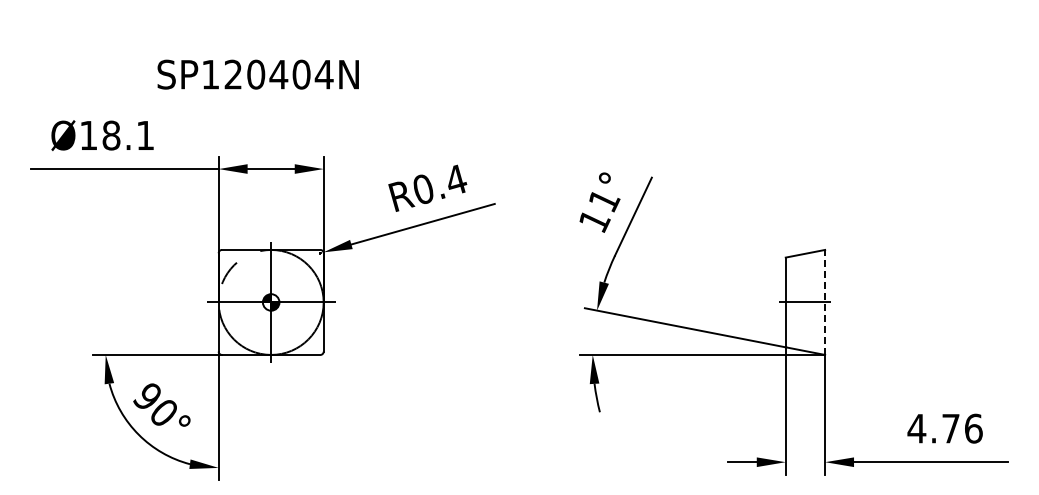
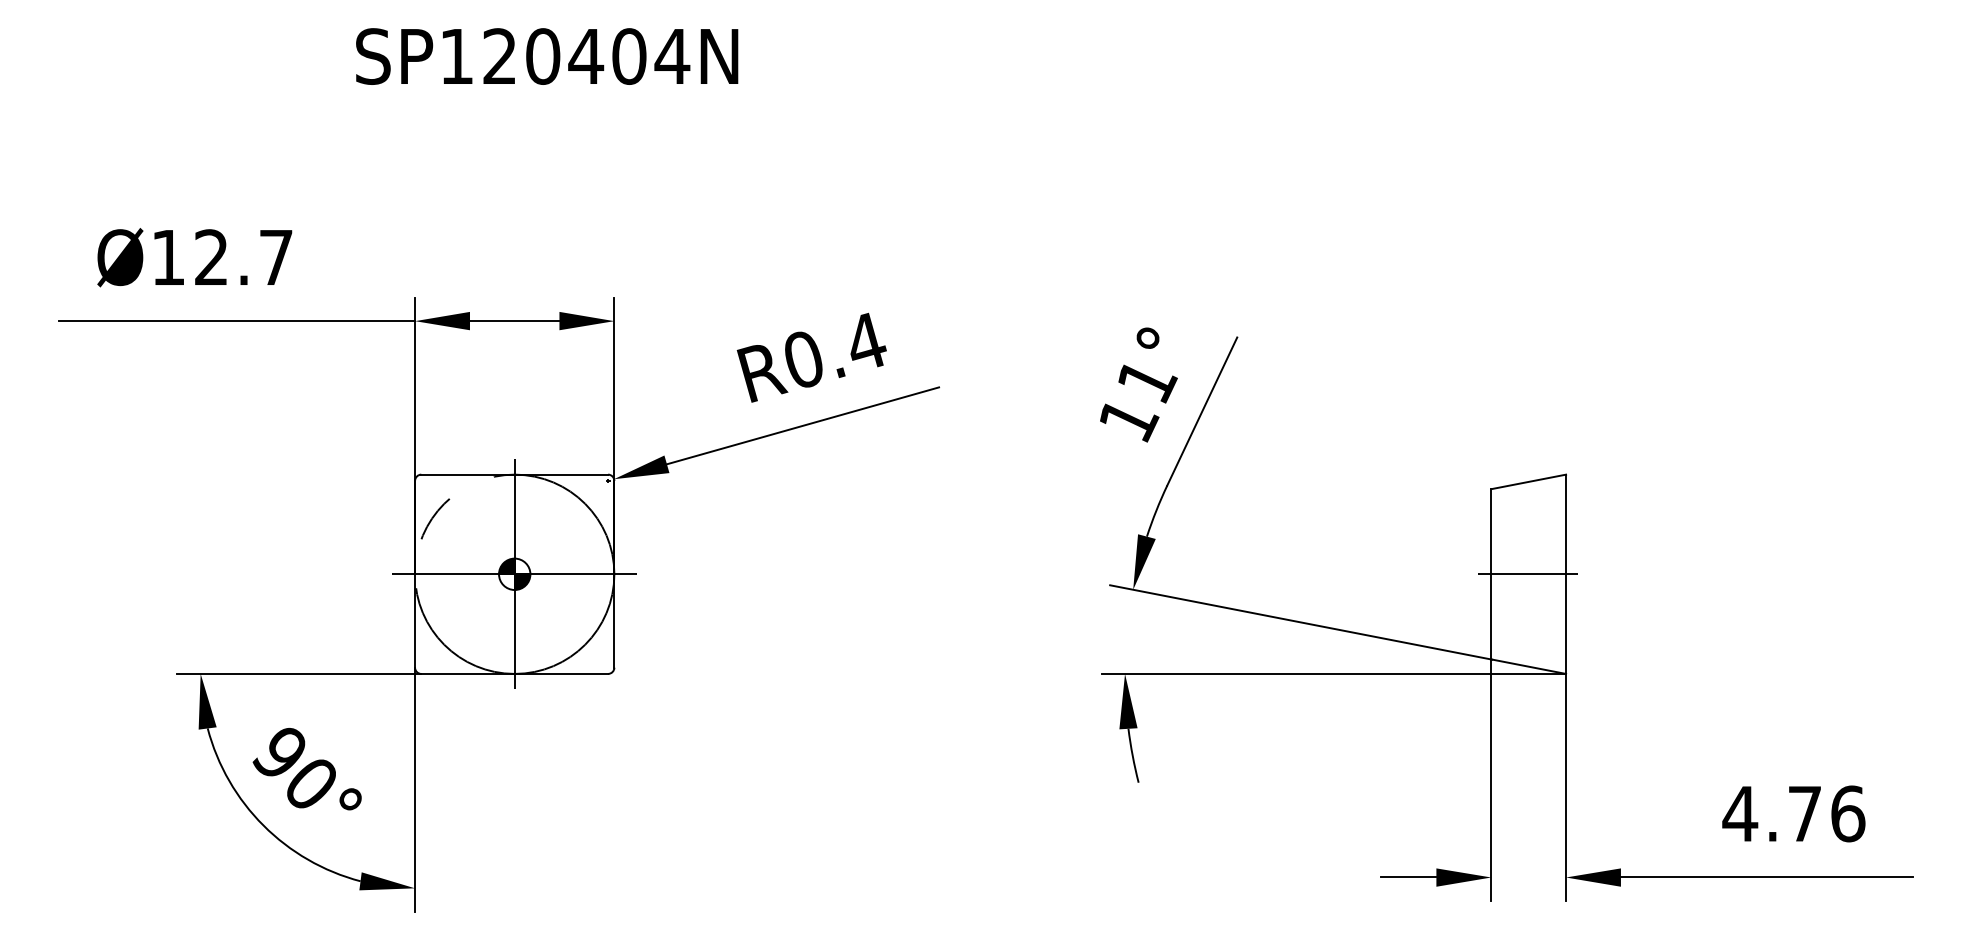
text: (257, 74) -> (545, 56), moved
text: (127, 135) -> (241, 257), Ø18.1 -> Ø12.7
line: (825, 302) -> (1566, 574), dashed -> solid

